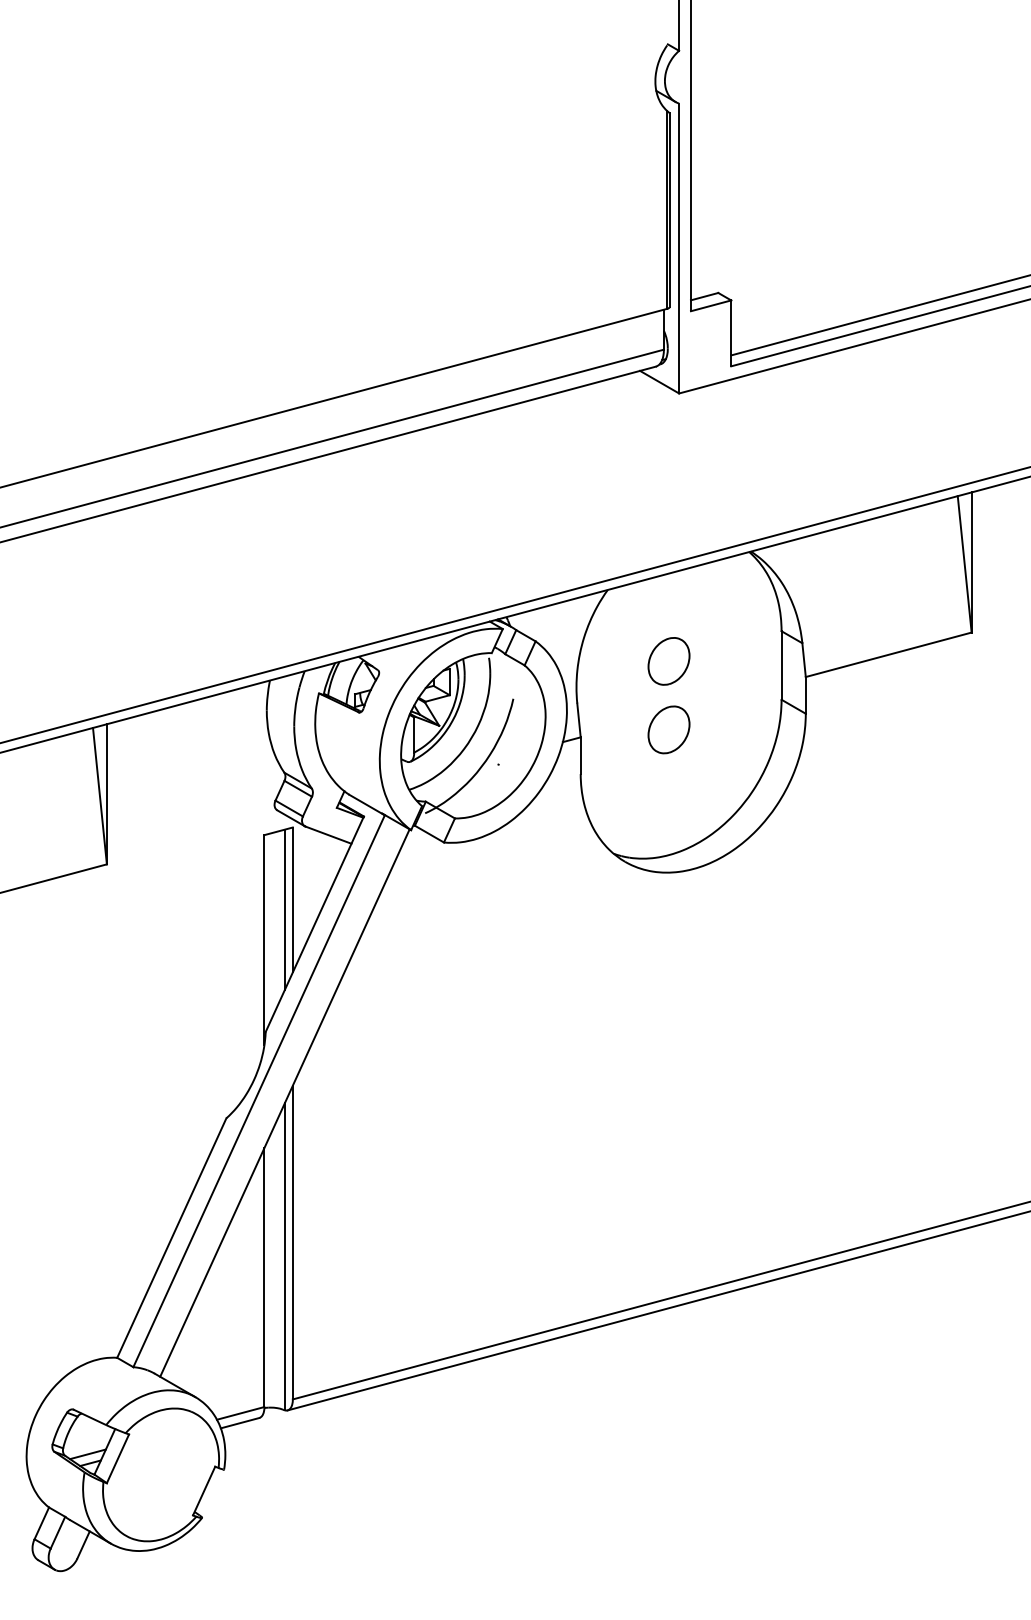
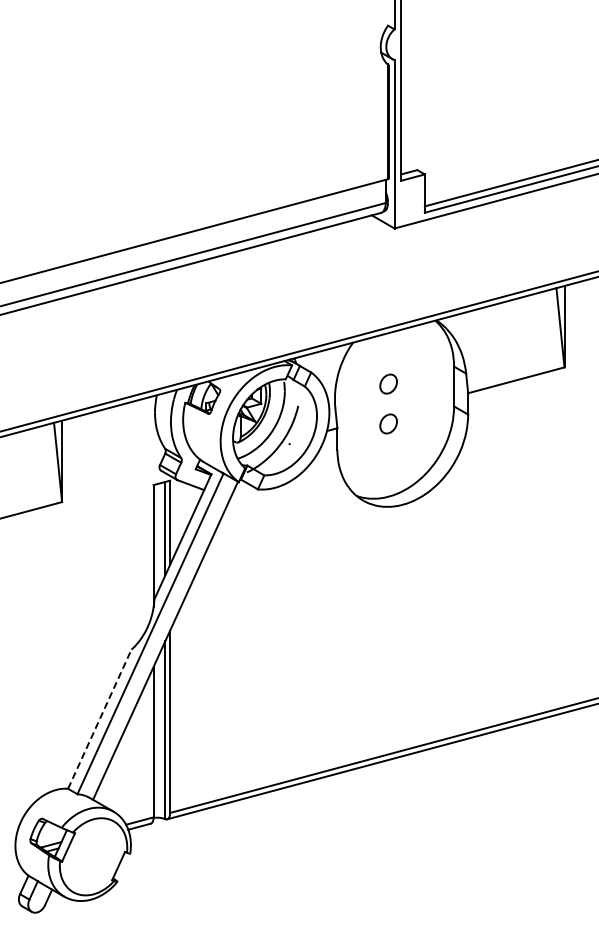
part: (668, 660) -> (388, 383), size x0.7
part: (668, 729) -> (388, 423), size x0.7
line: (172, 1236) -> (100, 718), solid -> dashed

